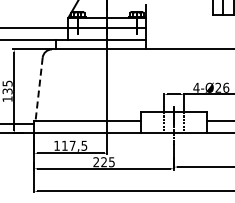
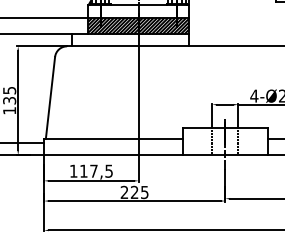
hatch: (107, 33) -> (139, 25), added
line: (39, 89) -> (50, 98), dashed -> solid

